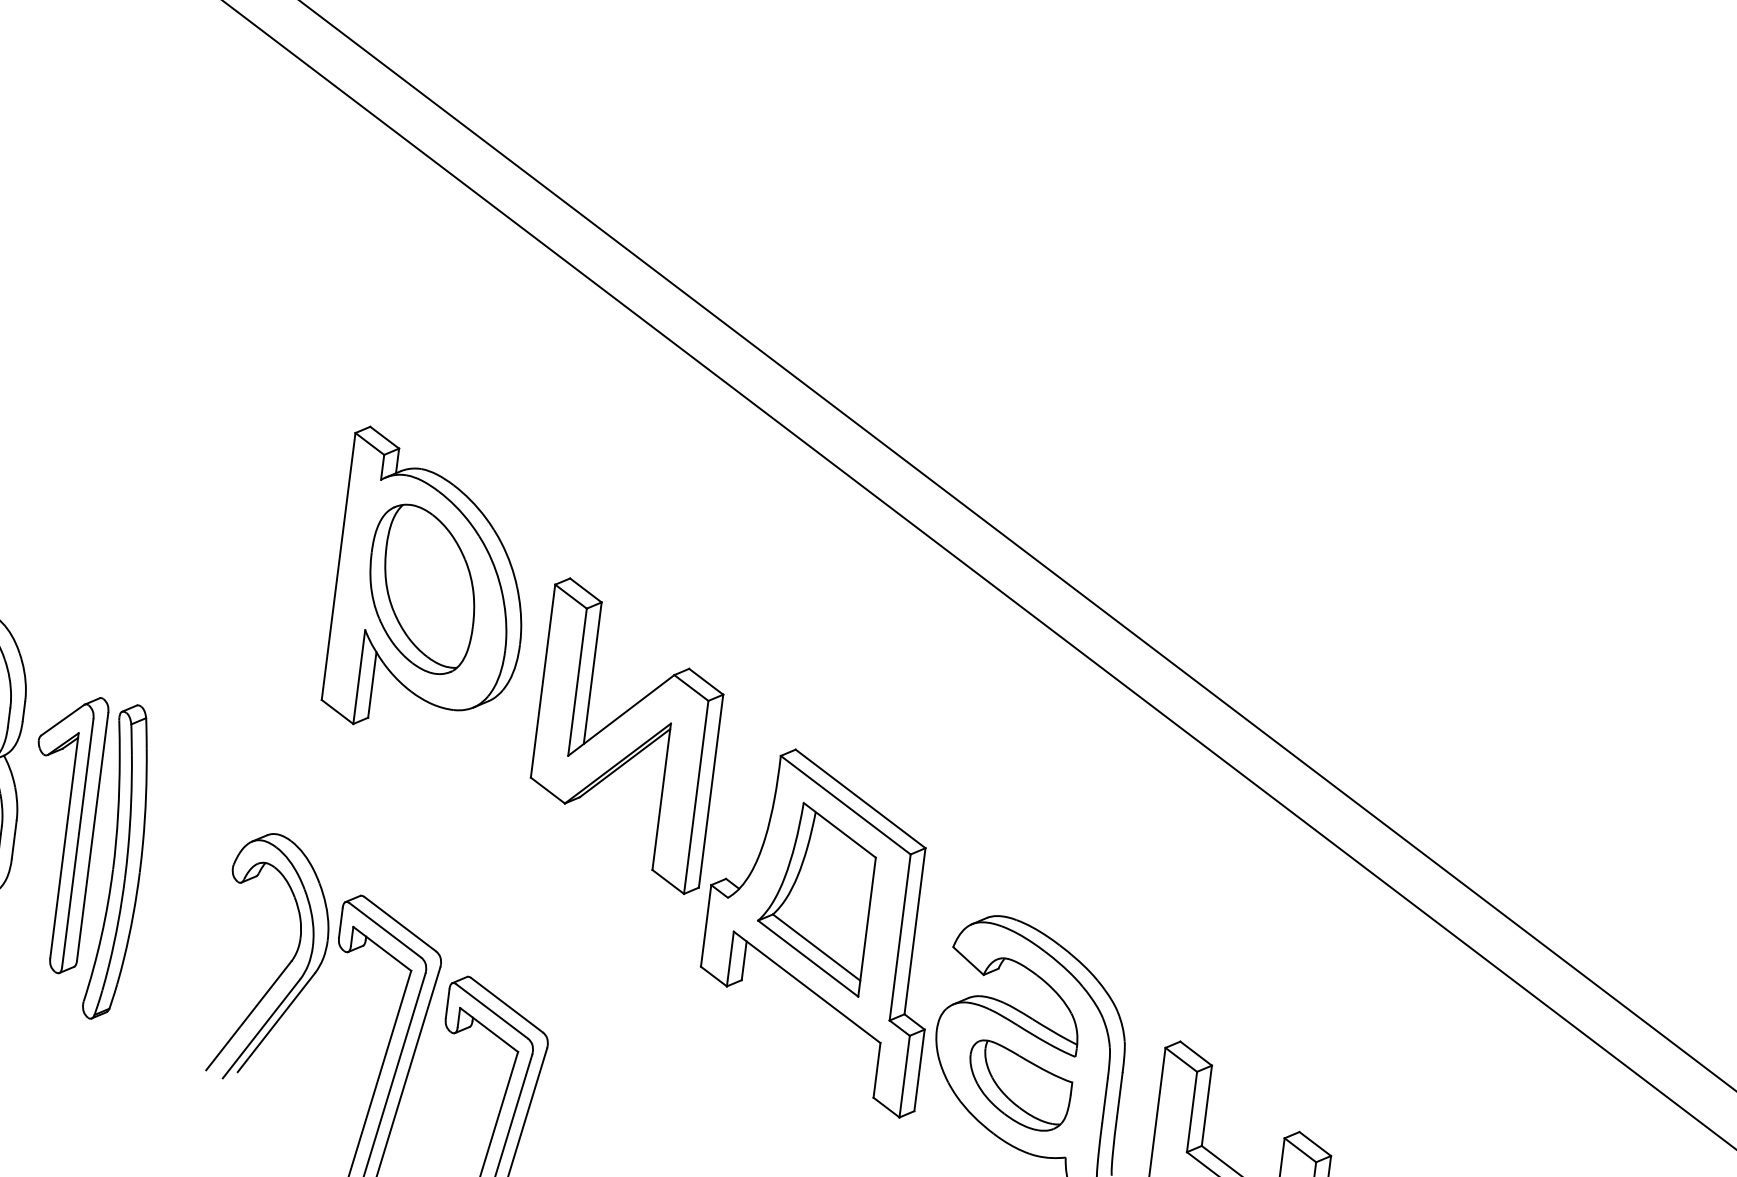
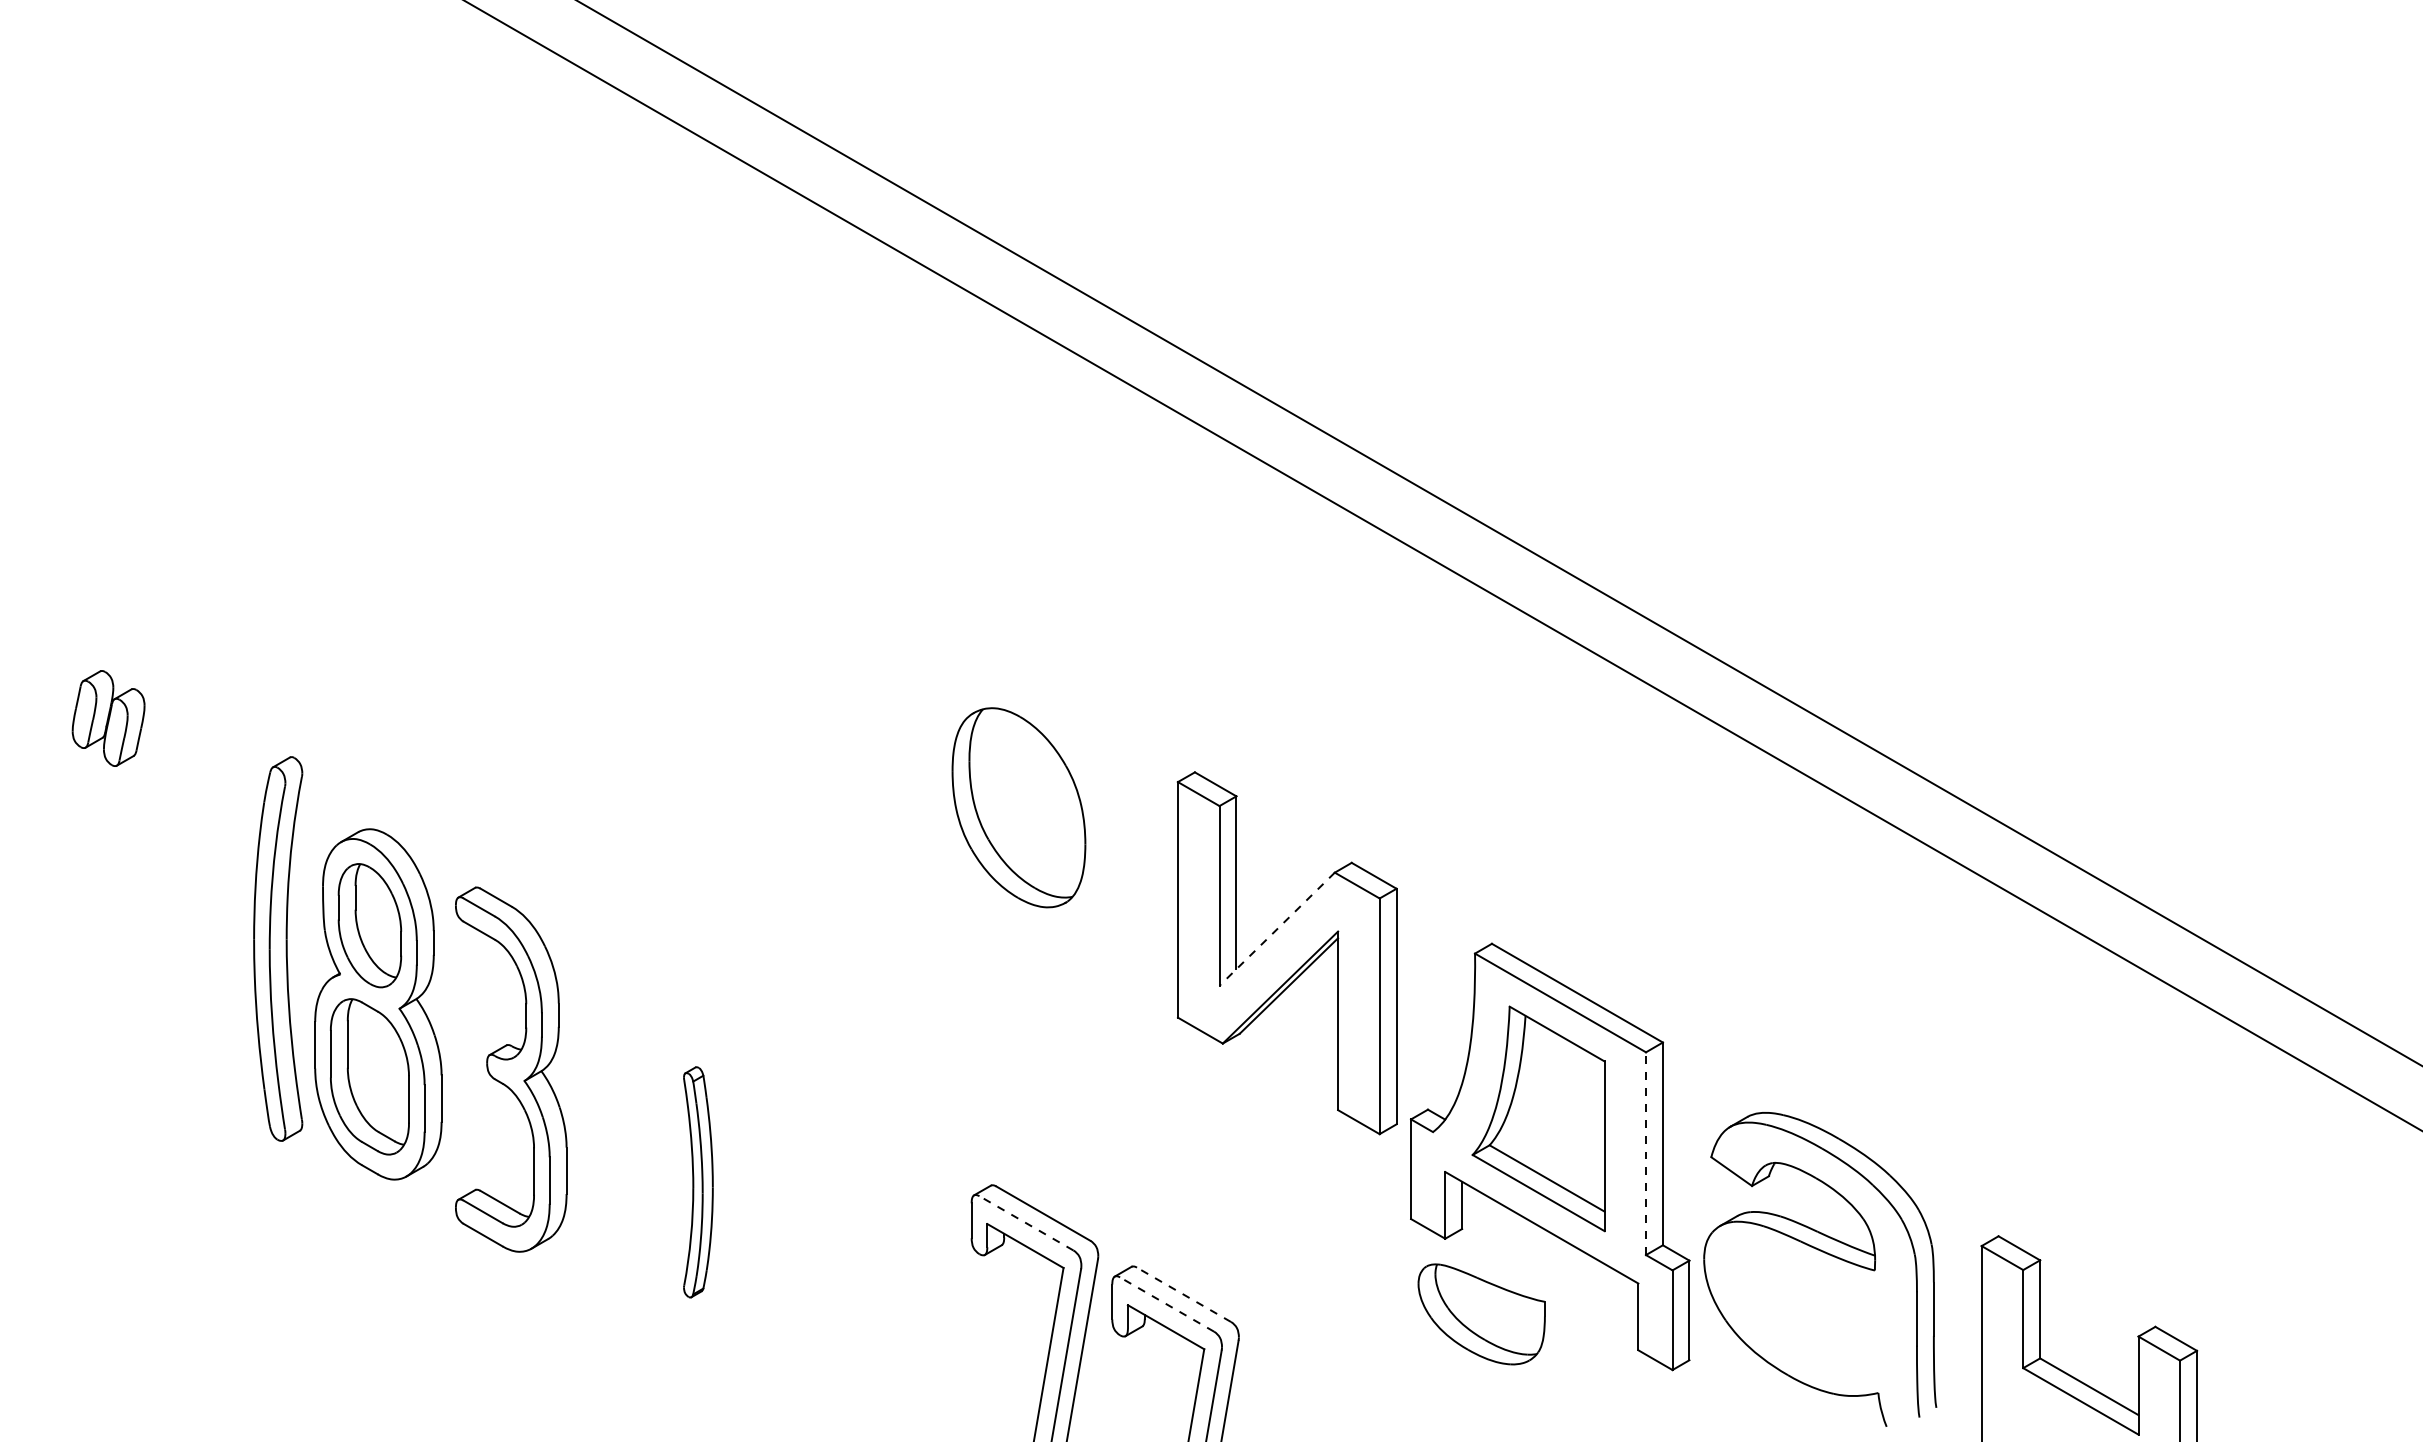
part: (431, 584) -> (1029, 800), removed
line: (621, 715) -> (1277, 929), solid -> dashed
part: (65, 833) -> (627, 1155), removed
part: (121, 863) -> (698, 1182), size x0.6
line: (385, 930) -> (1026, 1223), solid -> dashed
line: (900, 937) -> (1646, 1153), solid -> dashed
part: (285, 967) -> (911, 1283), removed
line: (506, 1004) -> (1183, 1294), solid -> dashed
line: (491, 1011) -> (1166, 1304), solid -> dashed
part: (1019, 1086) -> (1481, 1314), moved

